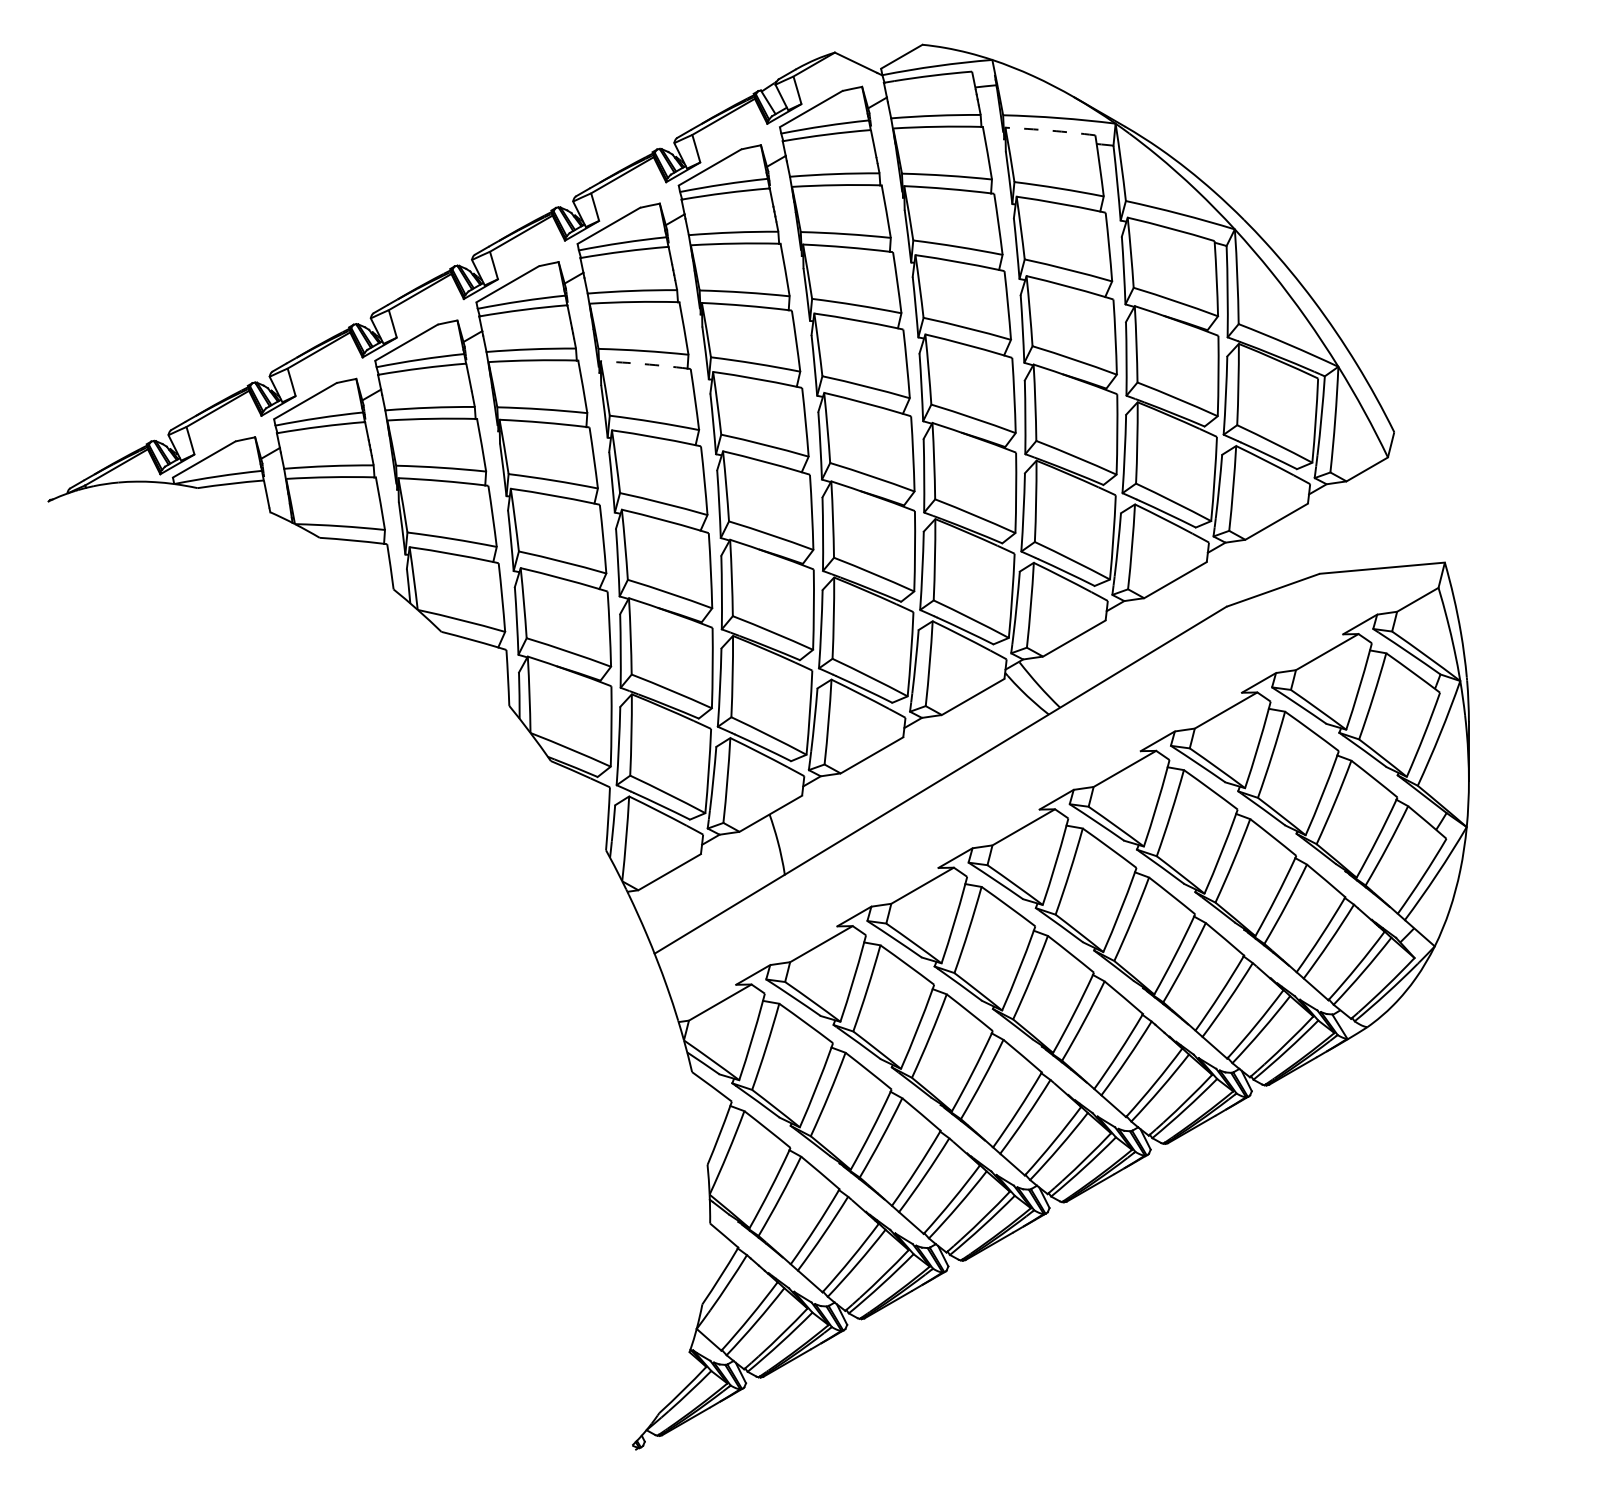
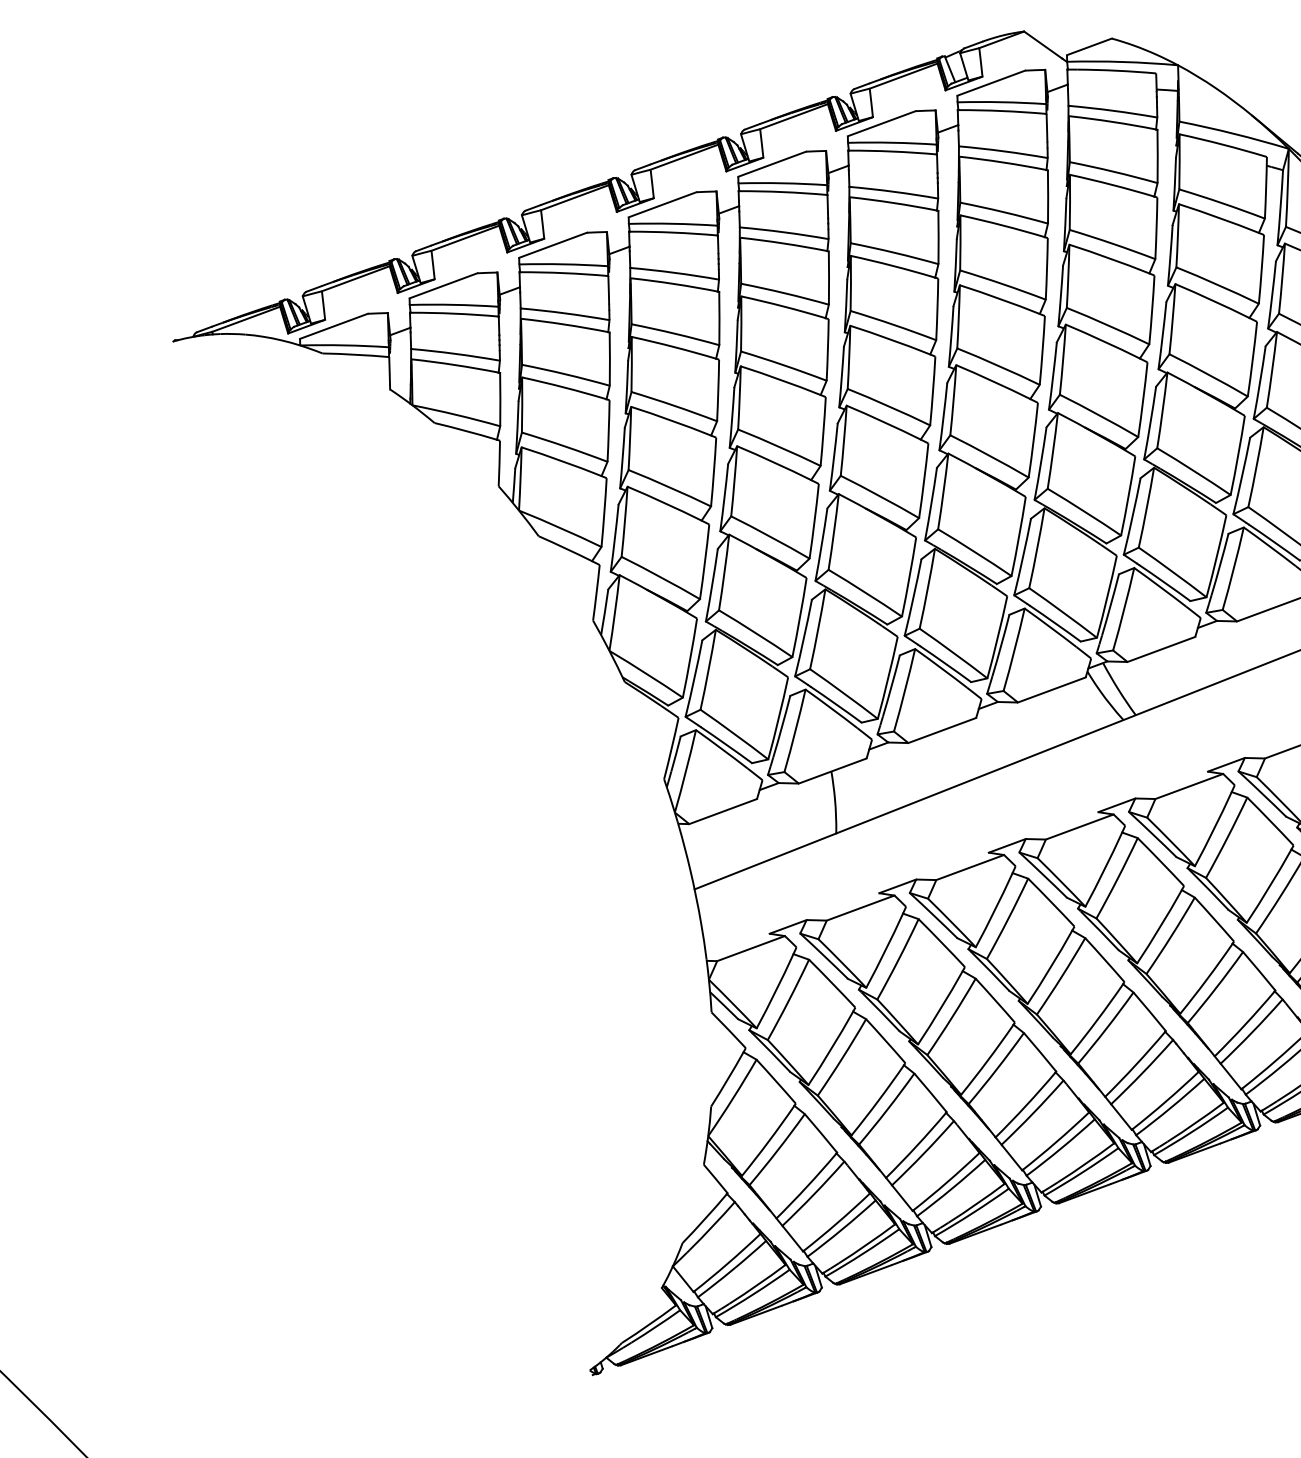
arc: (1050, 130) -> (1223, 144), dashed -> solid
arc: (644, 364) -> (783, 306), dashed -> solid

